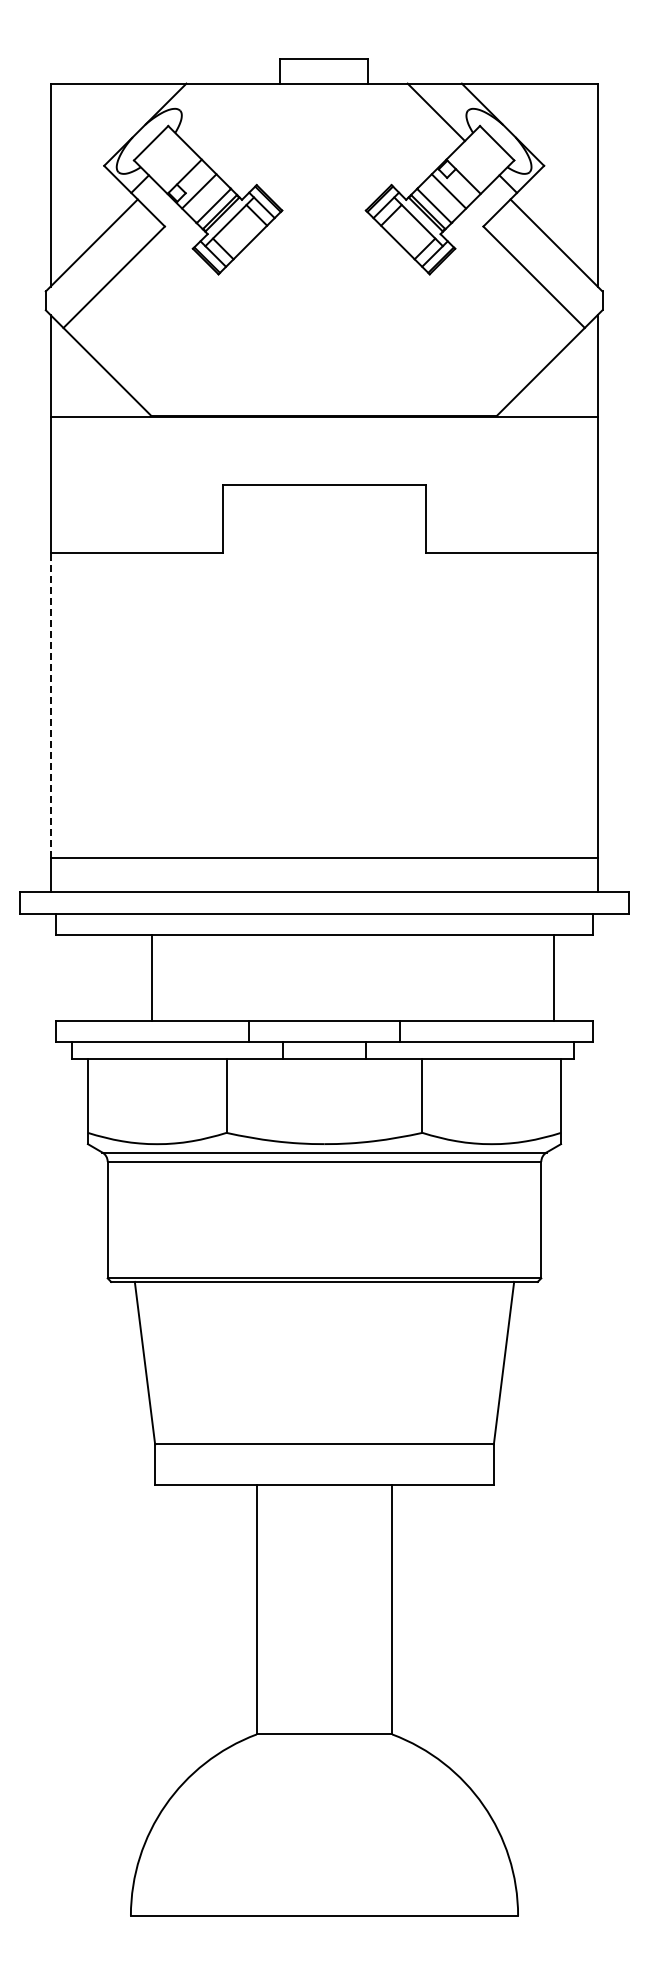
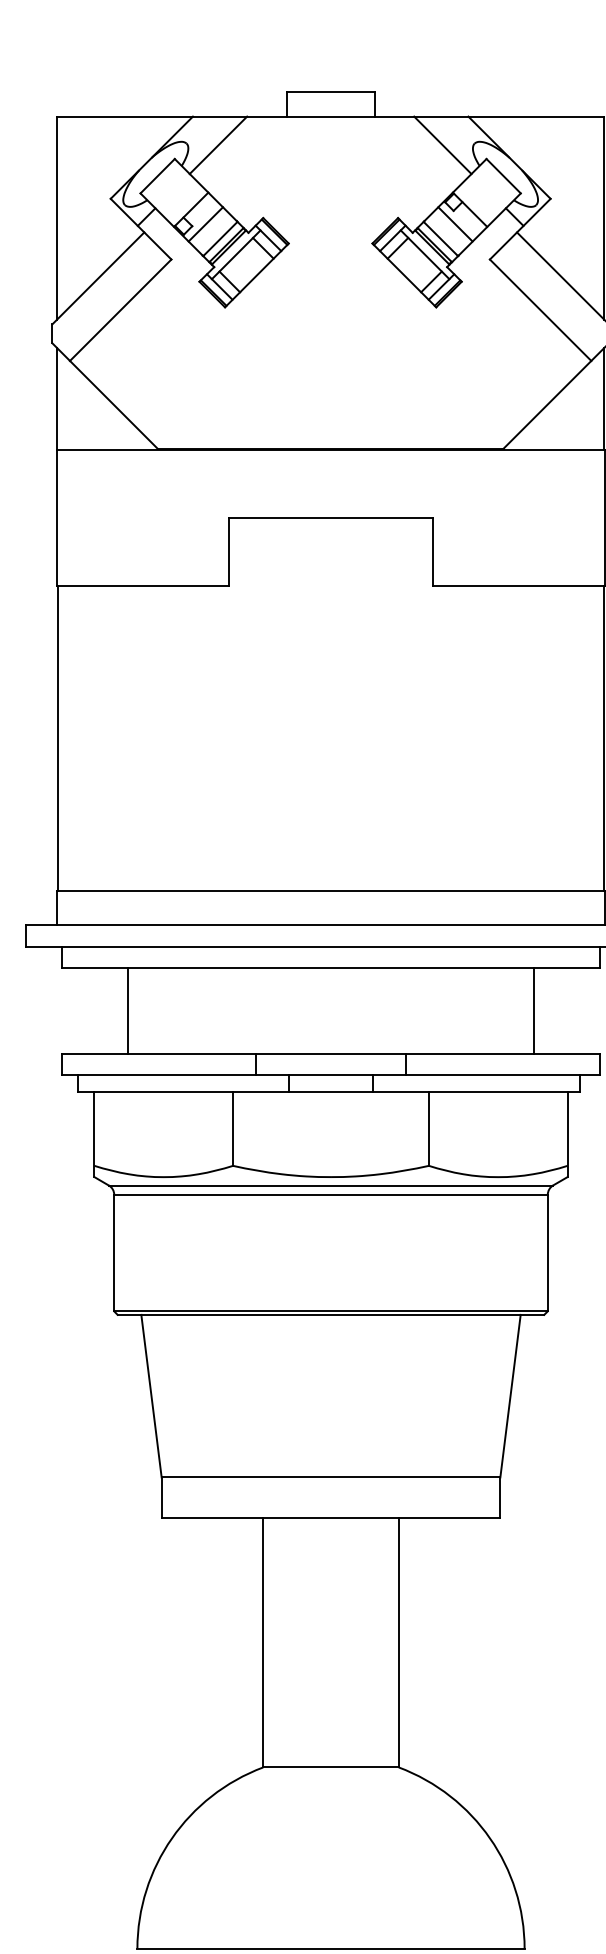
line: (211, 112) -> (218, 145), added
line: (51, 704) -> (58, 737), dashed -> solid
line: (152, 978) -> (128, 1011), moved
line: (554, 978) -> (534, 1011), moved

